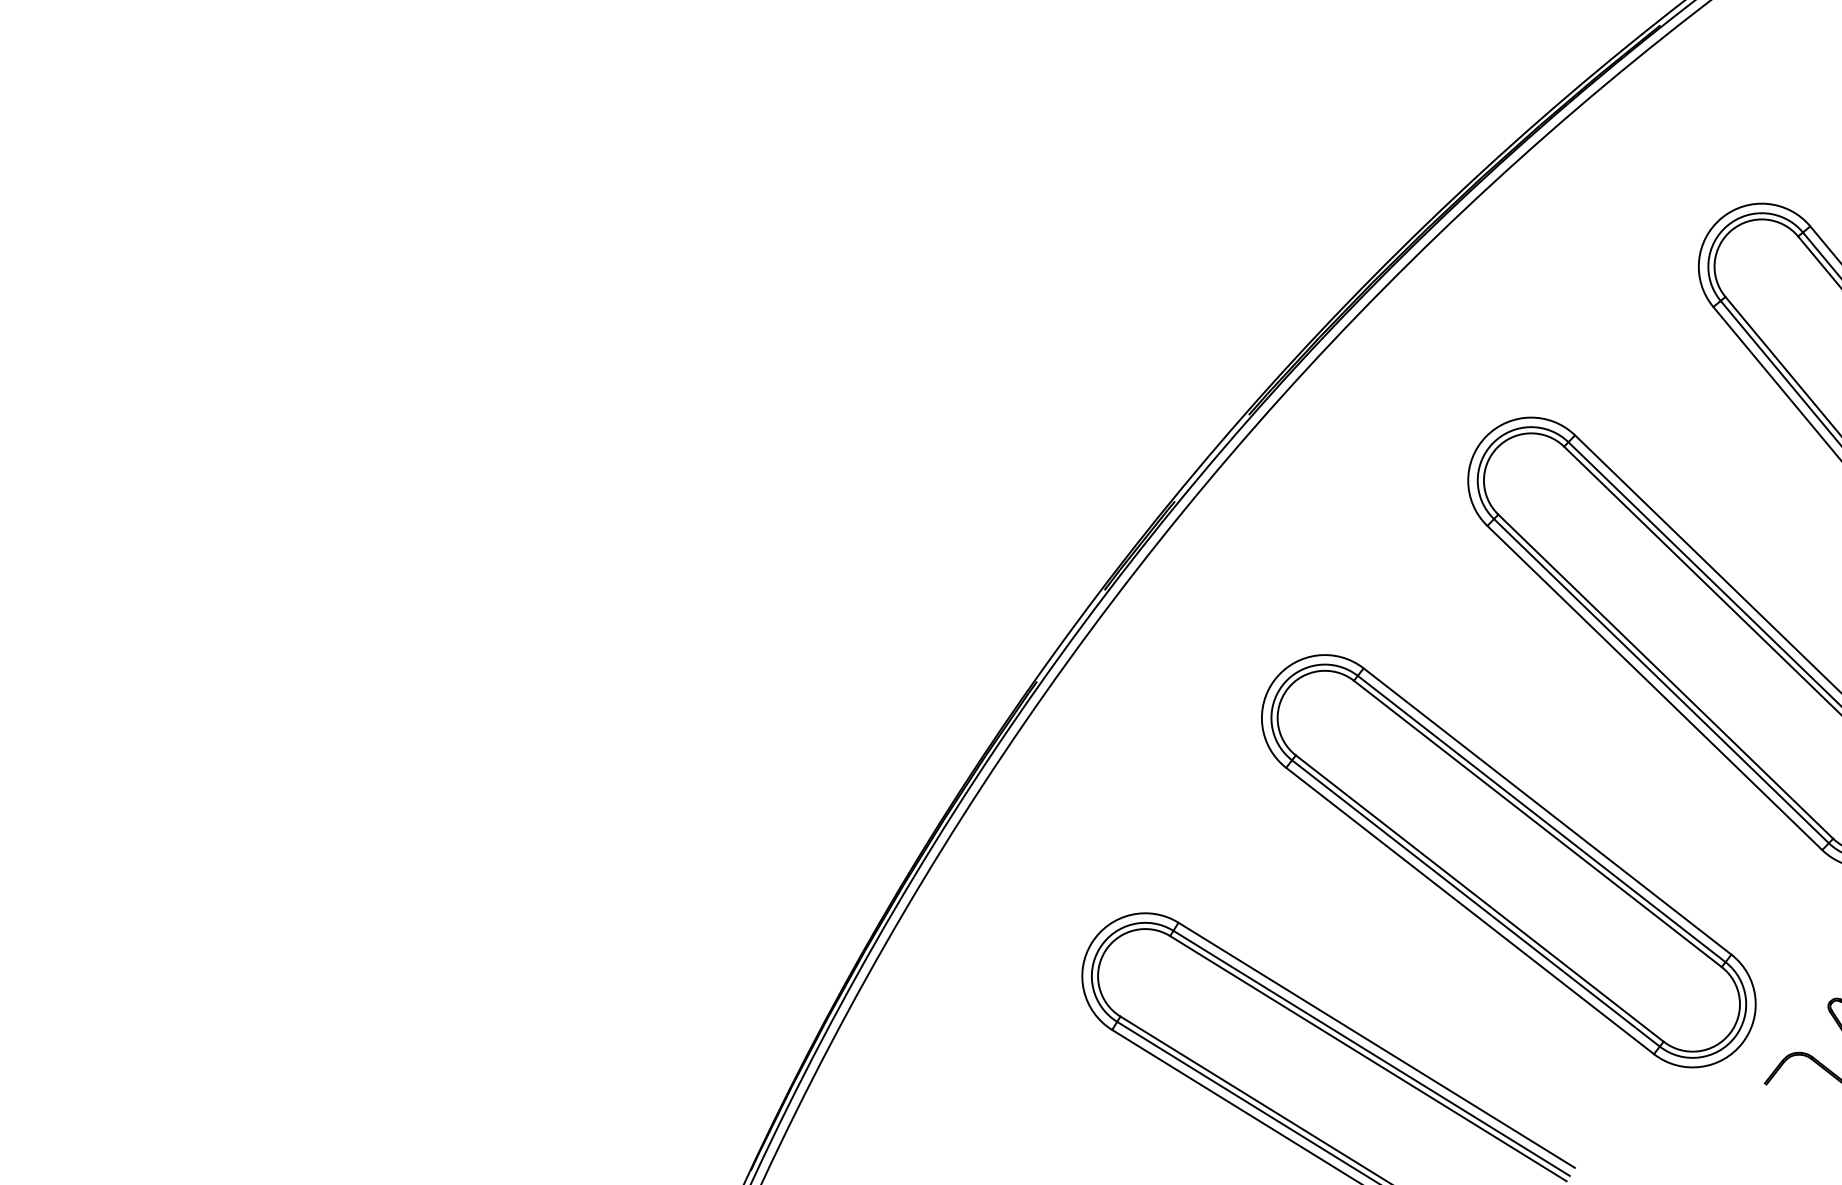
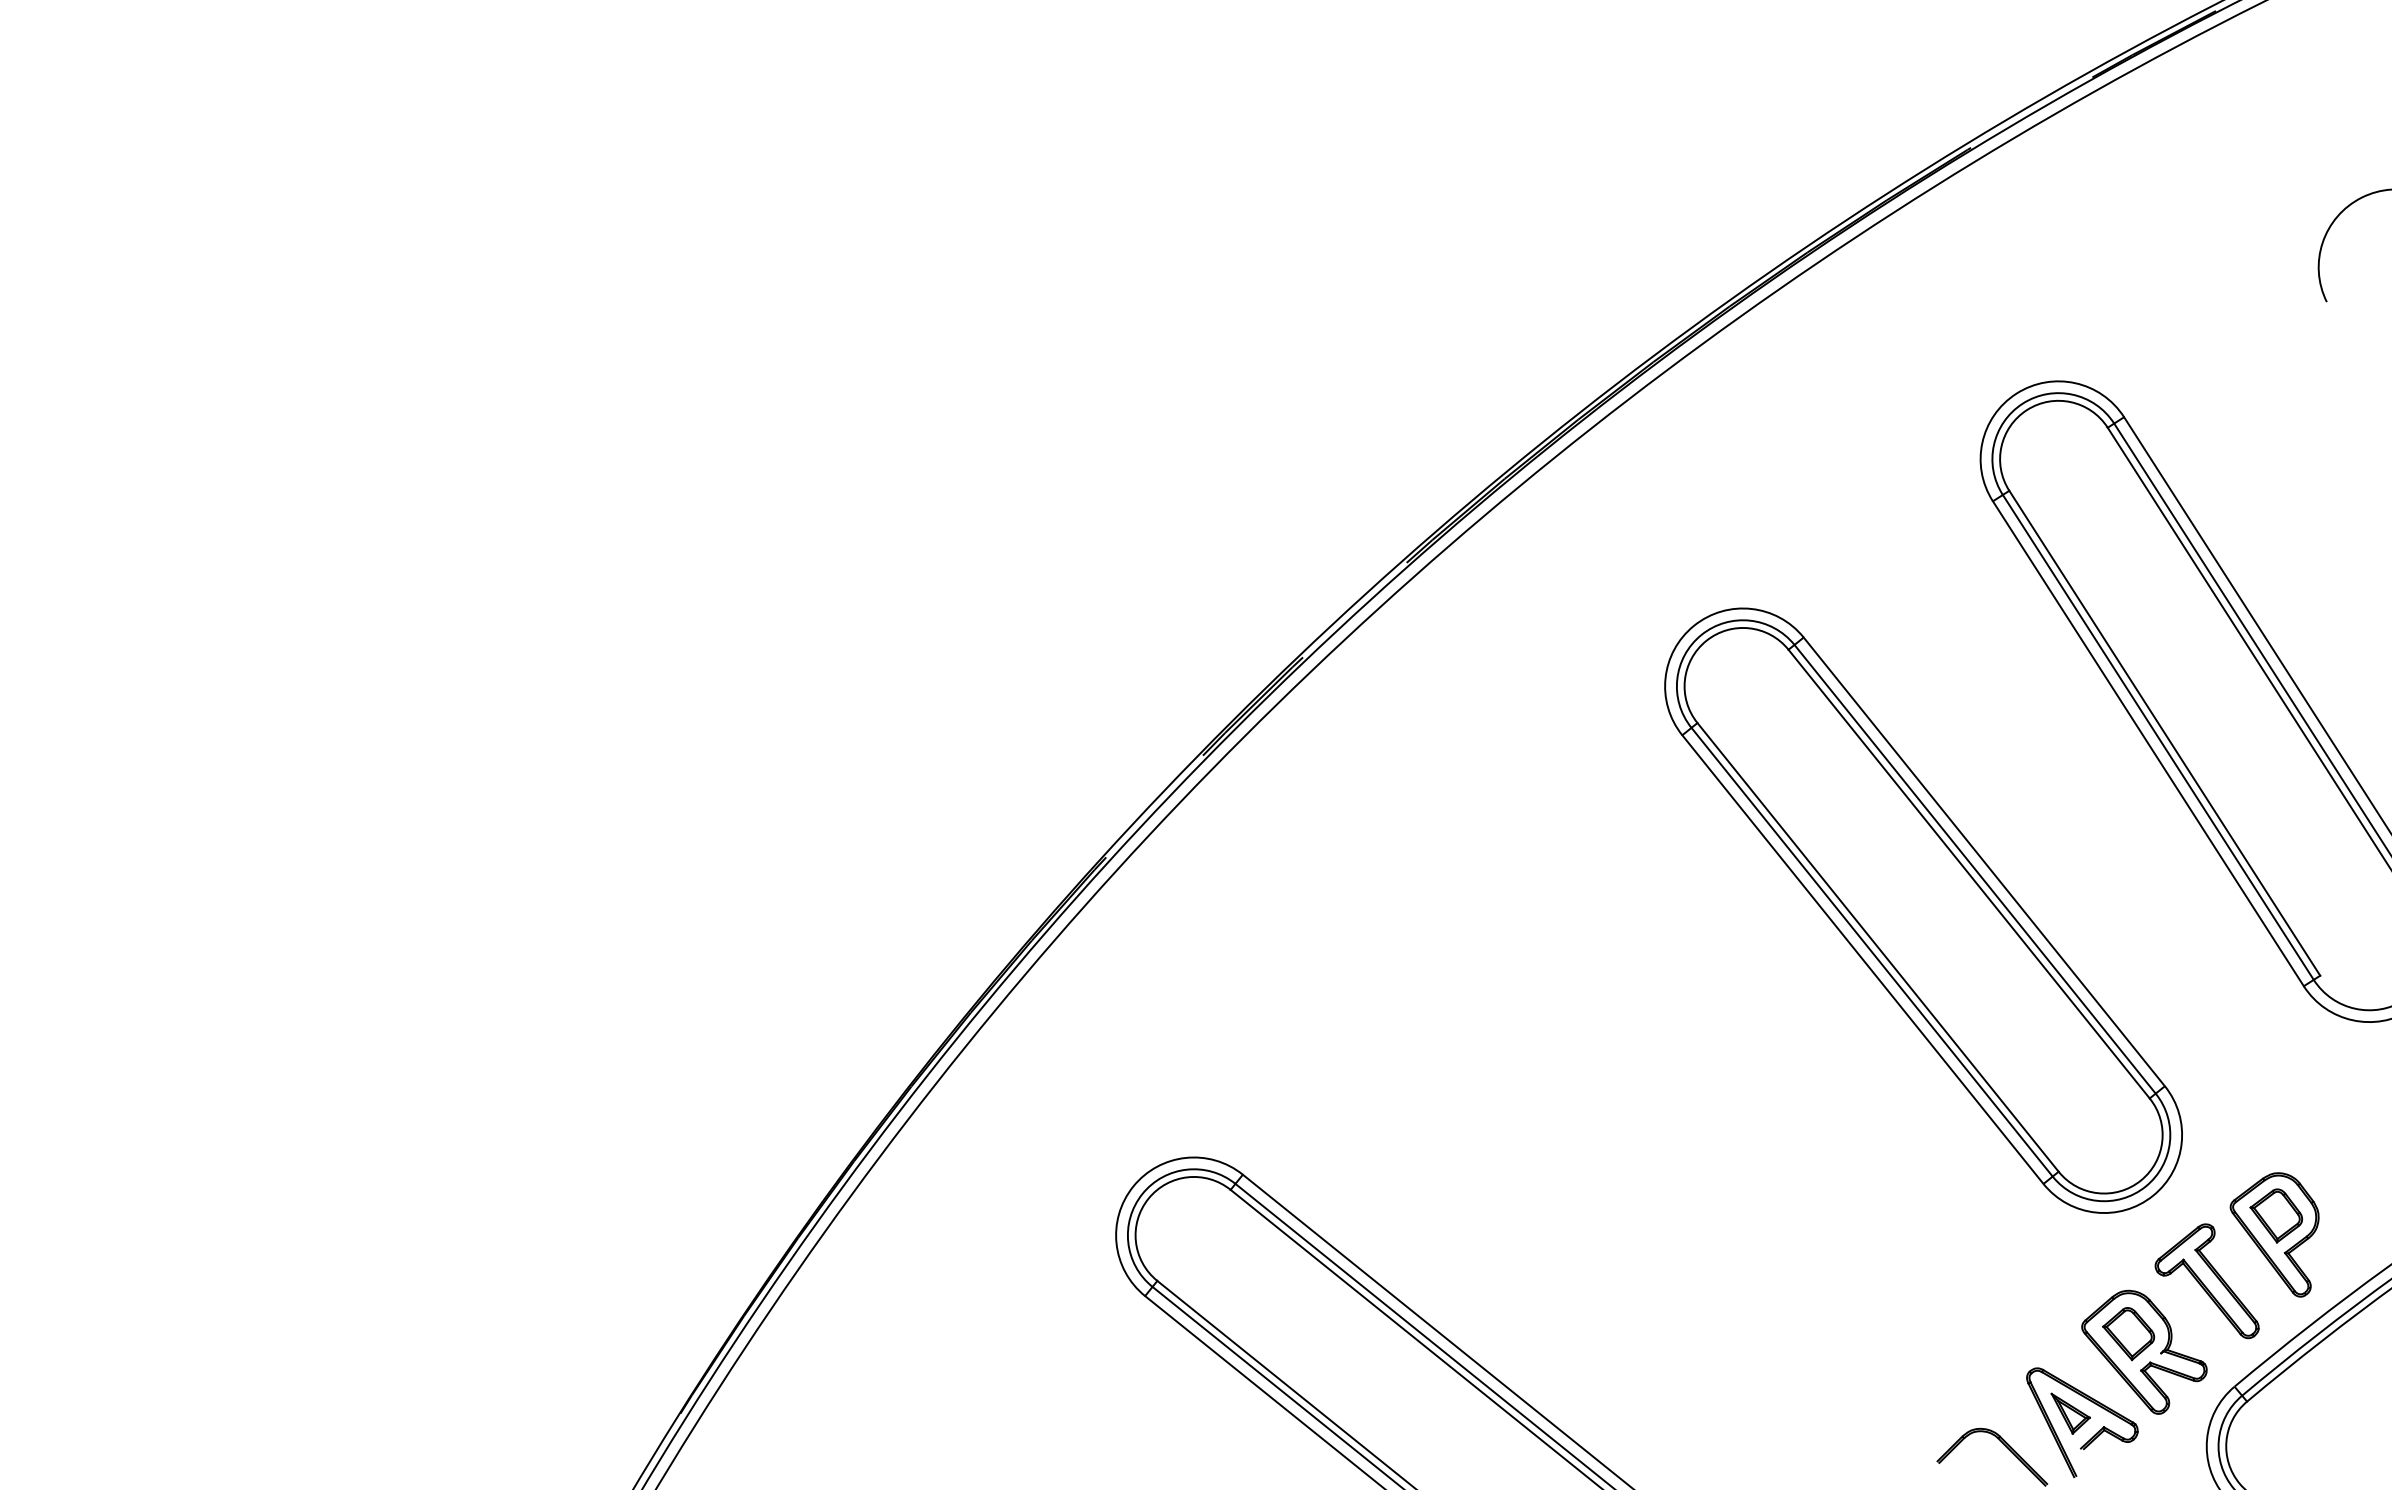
part: (1508, 861) -> (1657, 1149), removed

